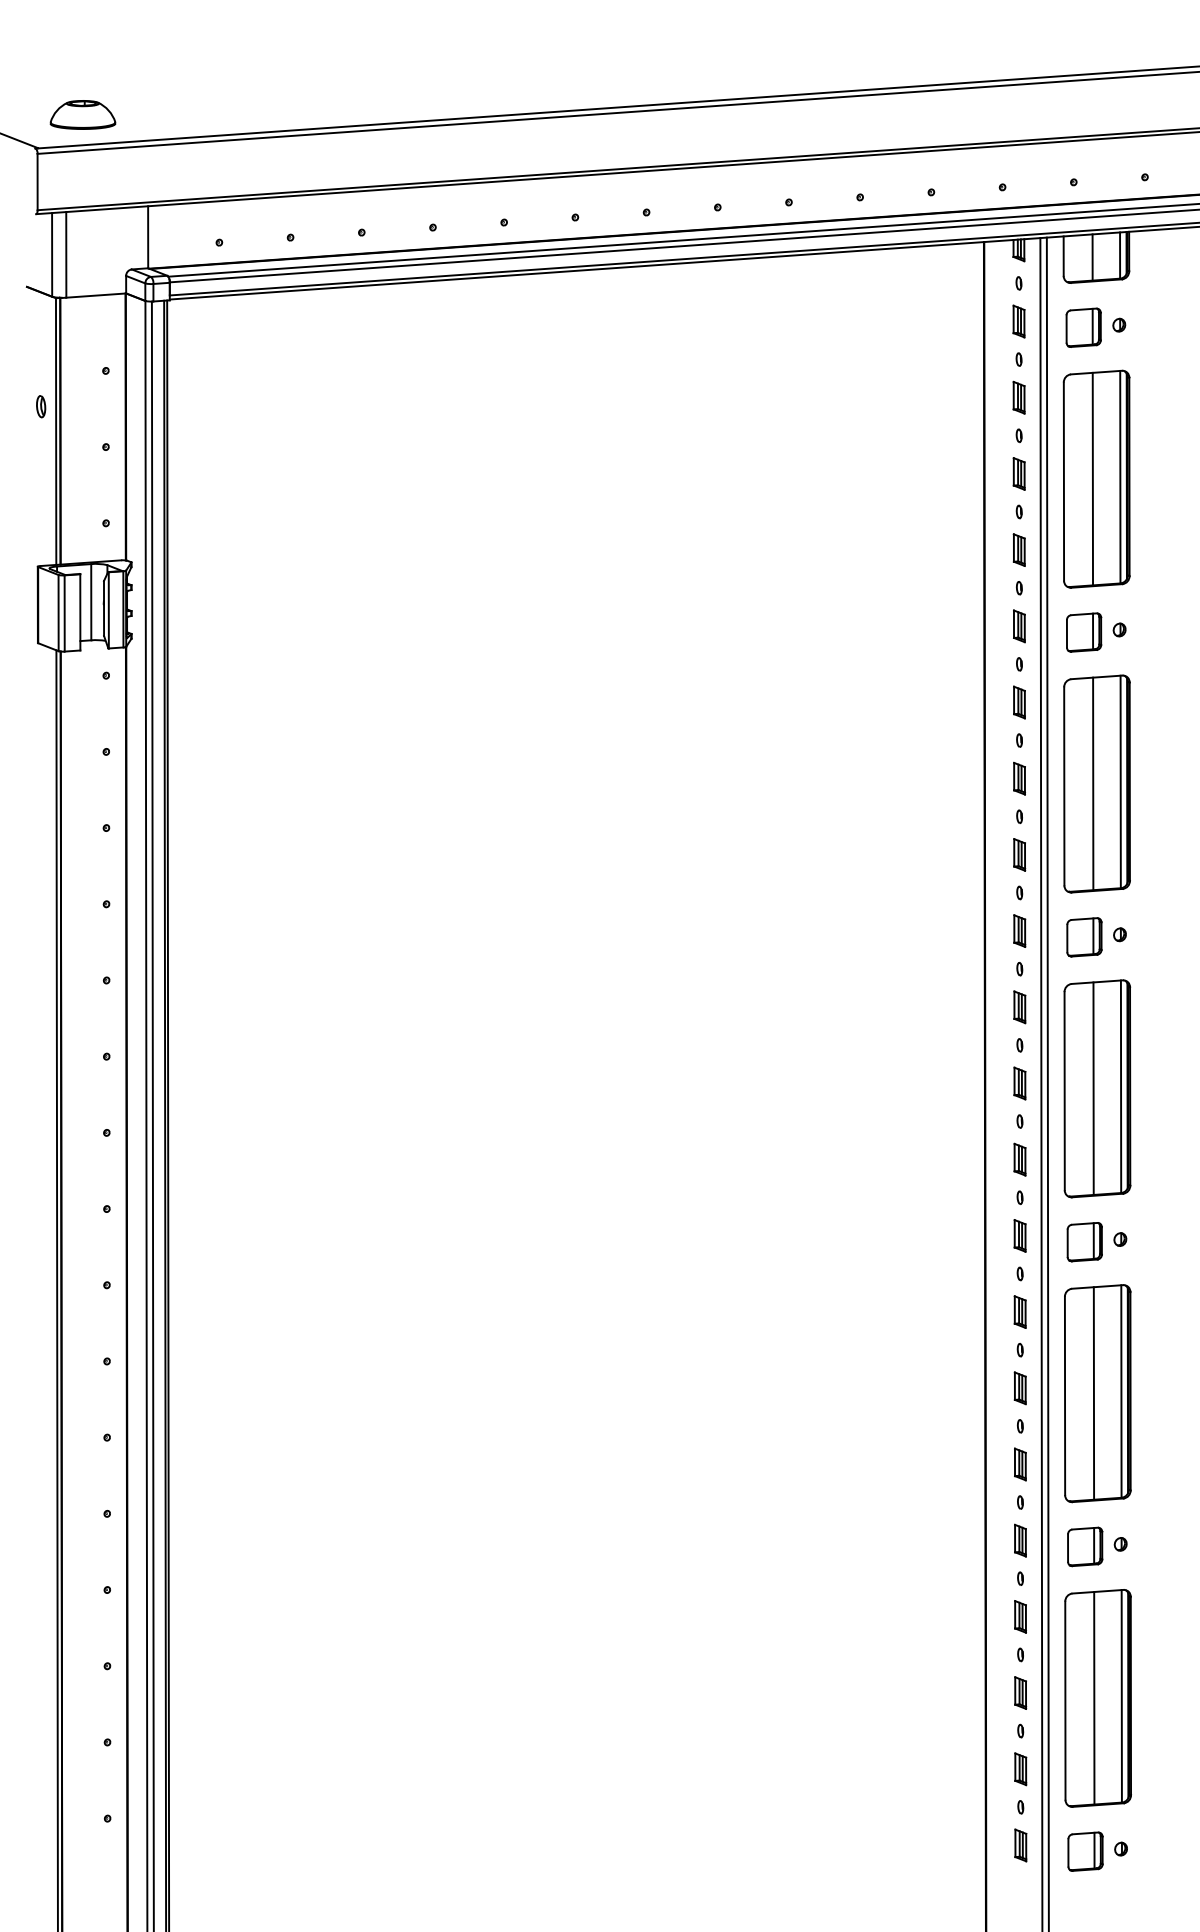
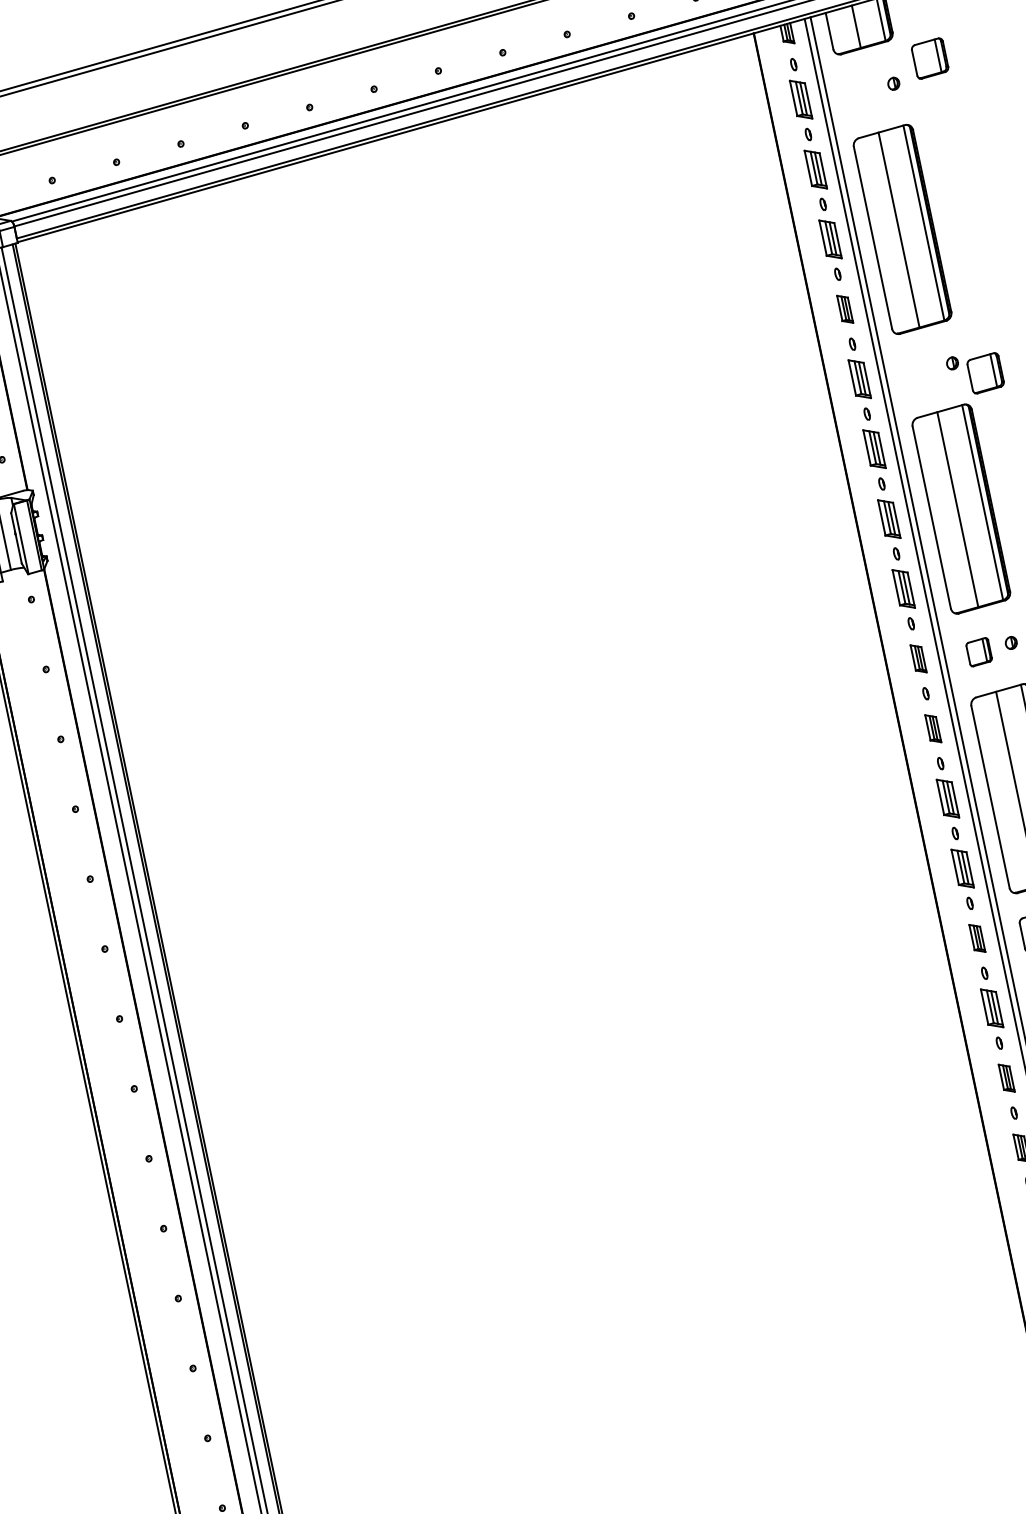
part: (1018, 321) -> (800, 99), size x1.4
part: (1083, 327) -> (929, 58), moved
part: (1018, 397) -> (815, 169), size x1.4
part: (1018, 473) -> (829, 239), size x1.4
part: (1019, 626) -> (859, 379), size x1.4
part: (1084, 632) -> (986, 373), moved
part: (1019, 702) -> (874, 449), size x1.4
part: (1019, 778) -> (889, 518), size x1.4
part: (1019, 854) -> (903, 588), size x1.4
part: (1084, 937) -> (979, 652), size x0.7
part: (1019, 1083) -> (947, 798), size x1.4
part: (1019, 1159) -> (962, 868), size x1.4
part: (1019, 1311) -> (991, 1007), size x1.4

